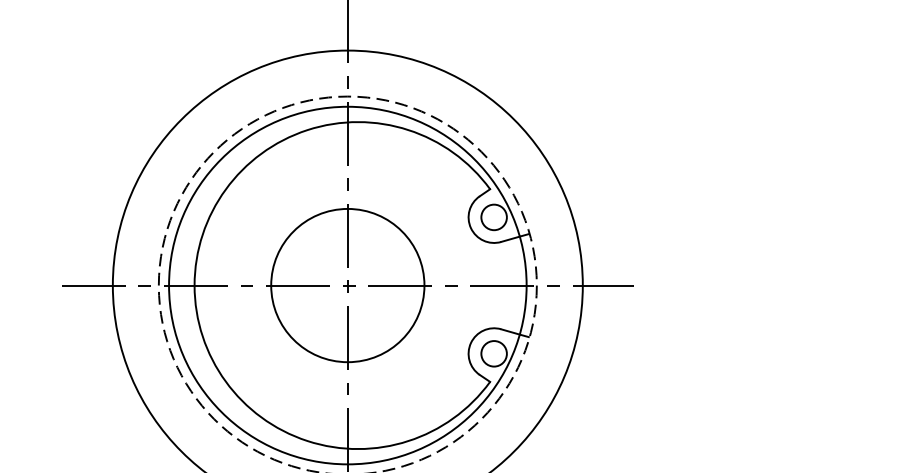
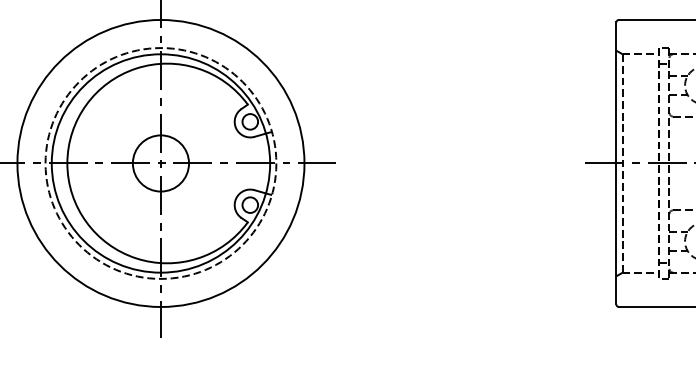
circle: (347, 285) -> (160, 163), size x0.6

